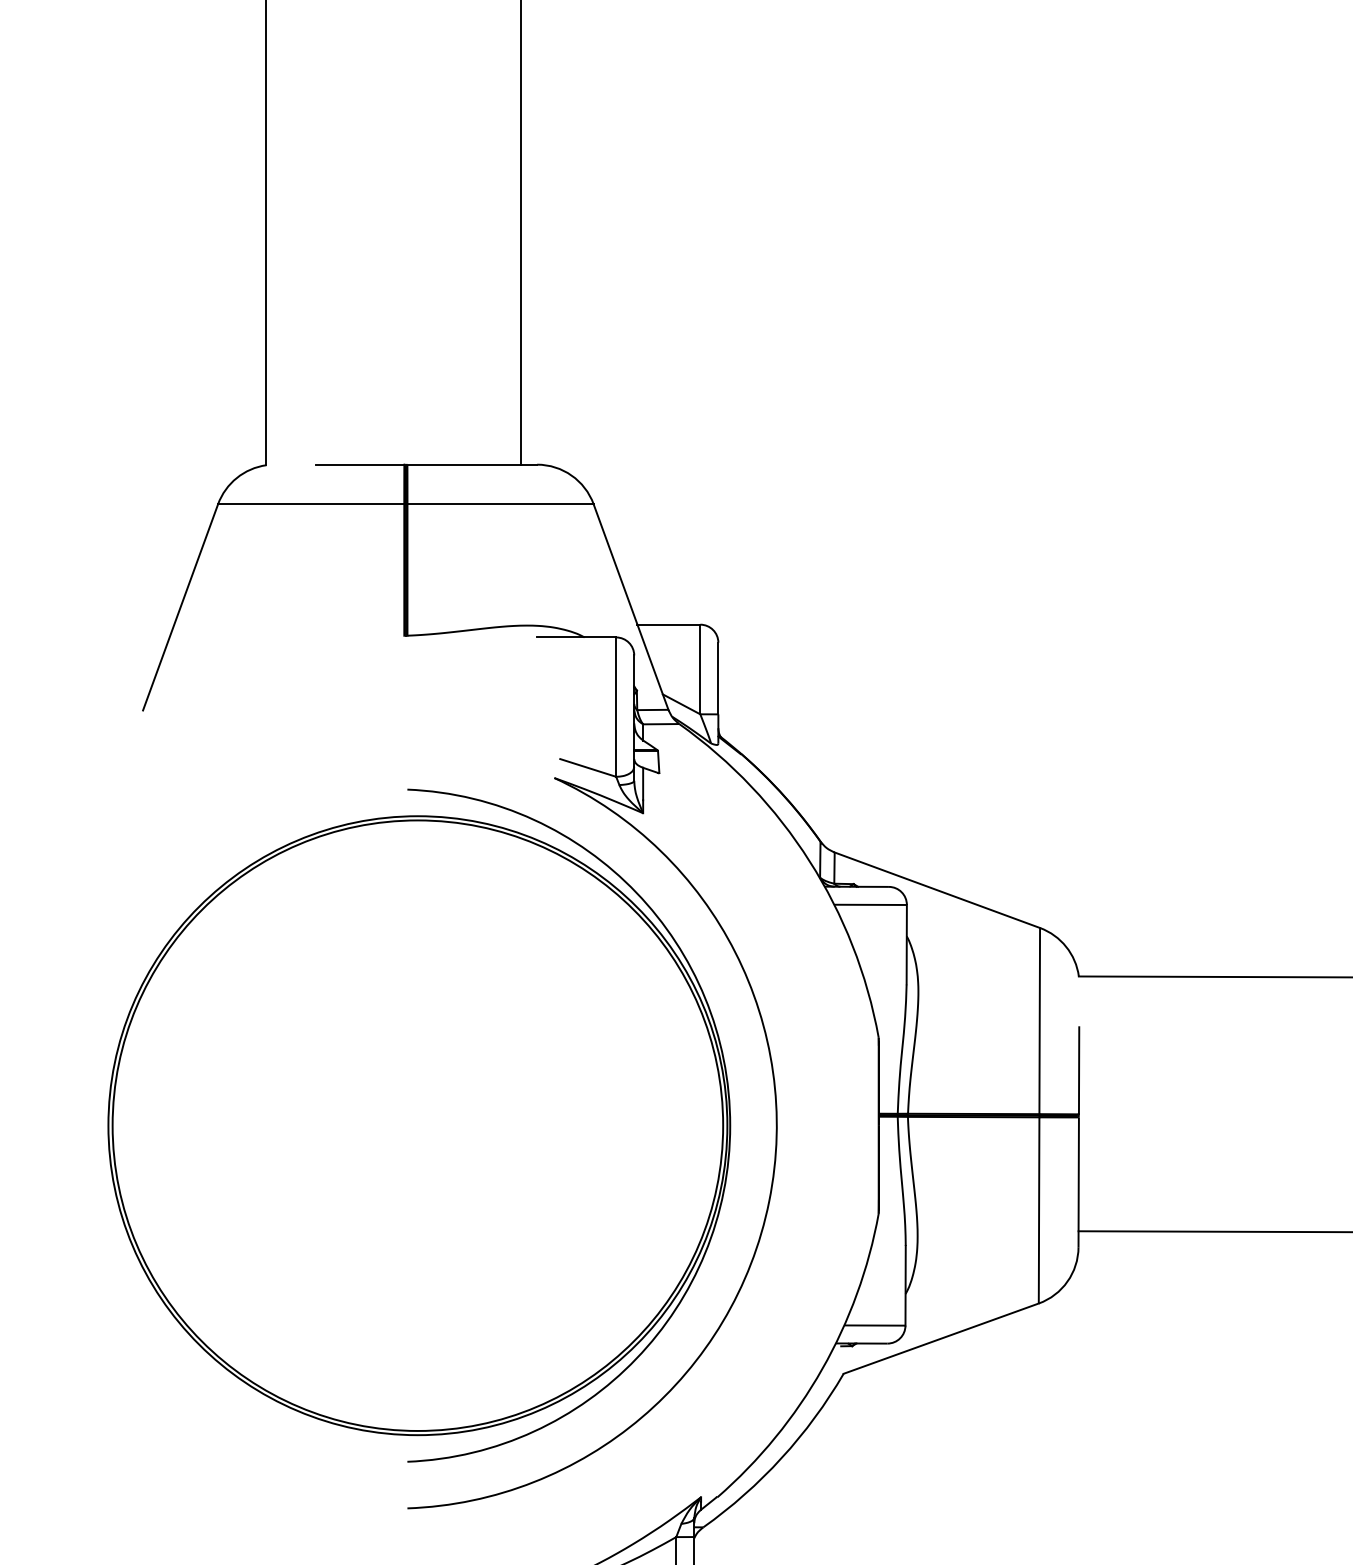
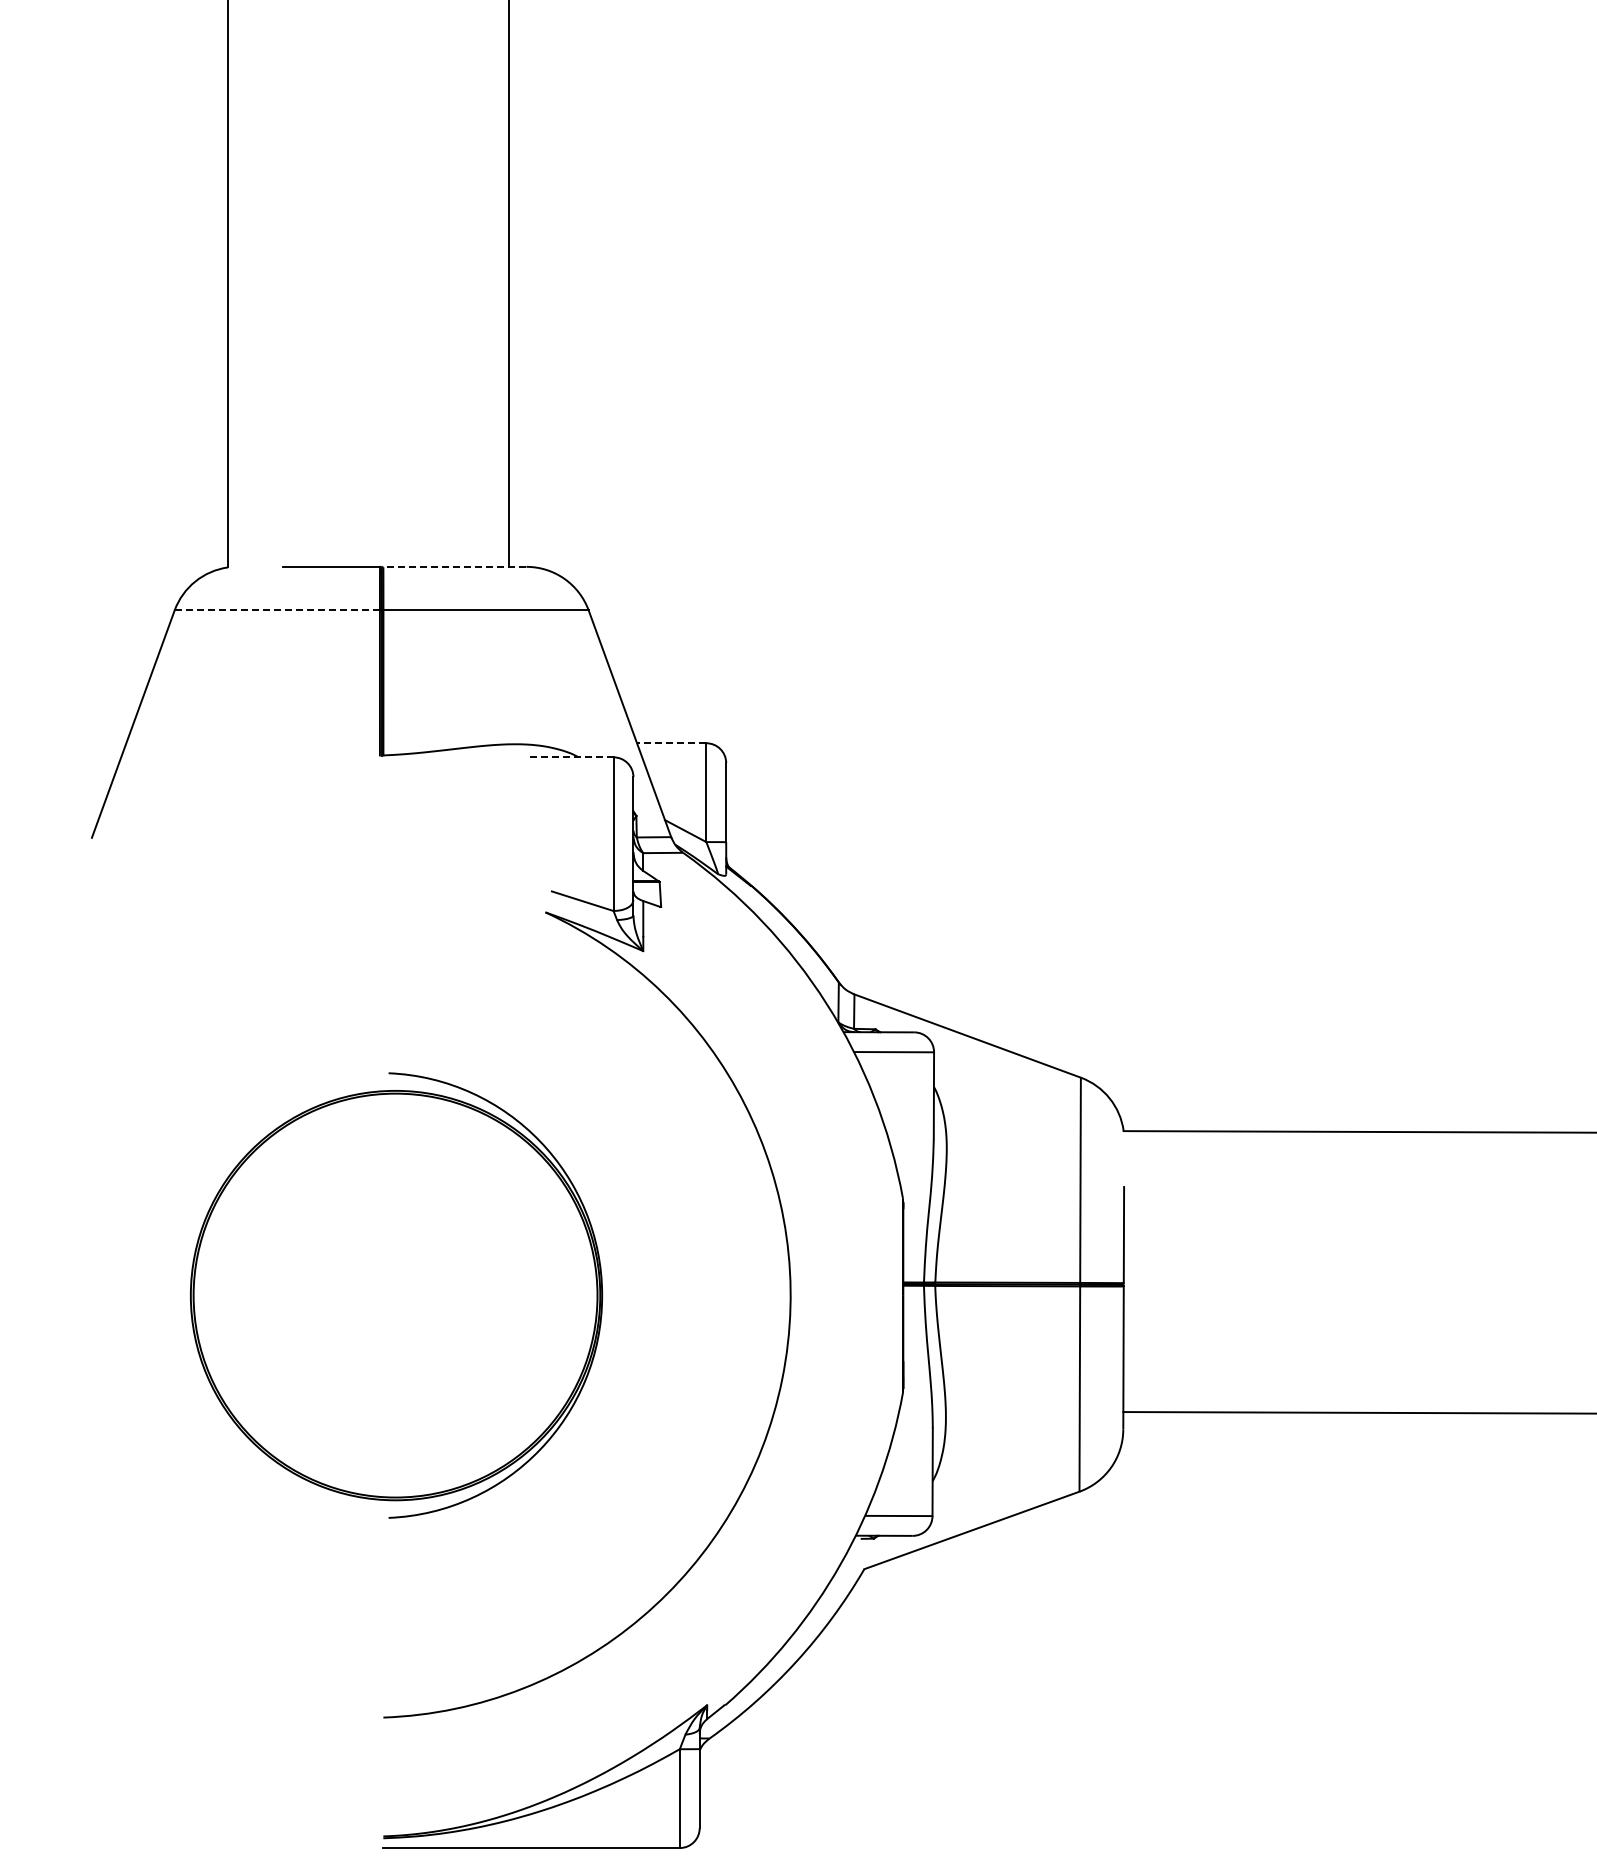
line: (471, 464) -> (454, 566), solid -> dashed
line: (311, 504) -> (277, 610), solid -> dashed
line: (668, 624) -> (671, 743), solid -> dashed
line: (576, 637) -> (569, 757), solid -> dashed
part: (419, 1125) -> (396, 1295), size x0.6

